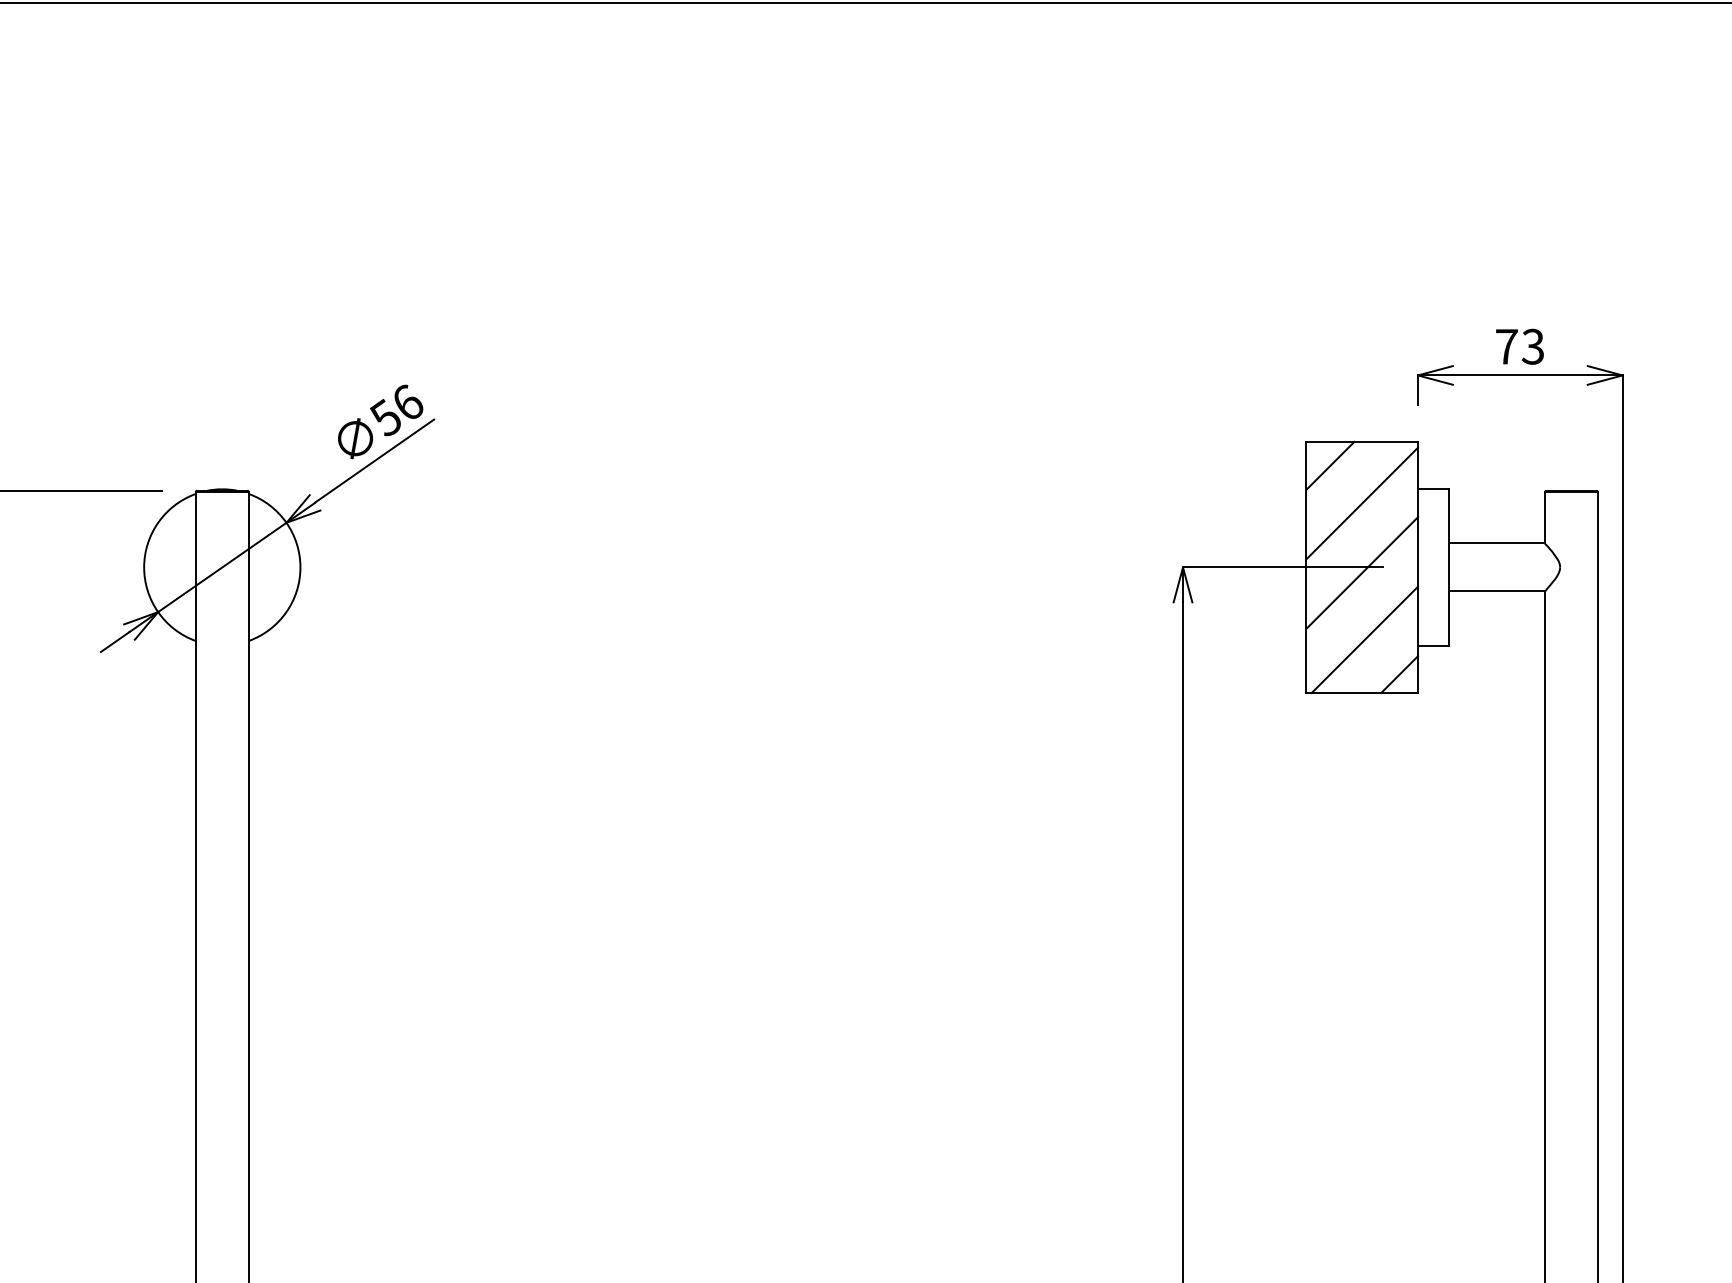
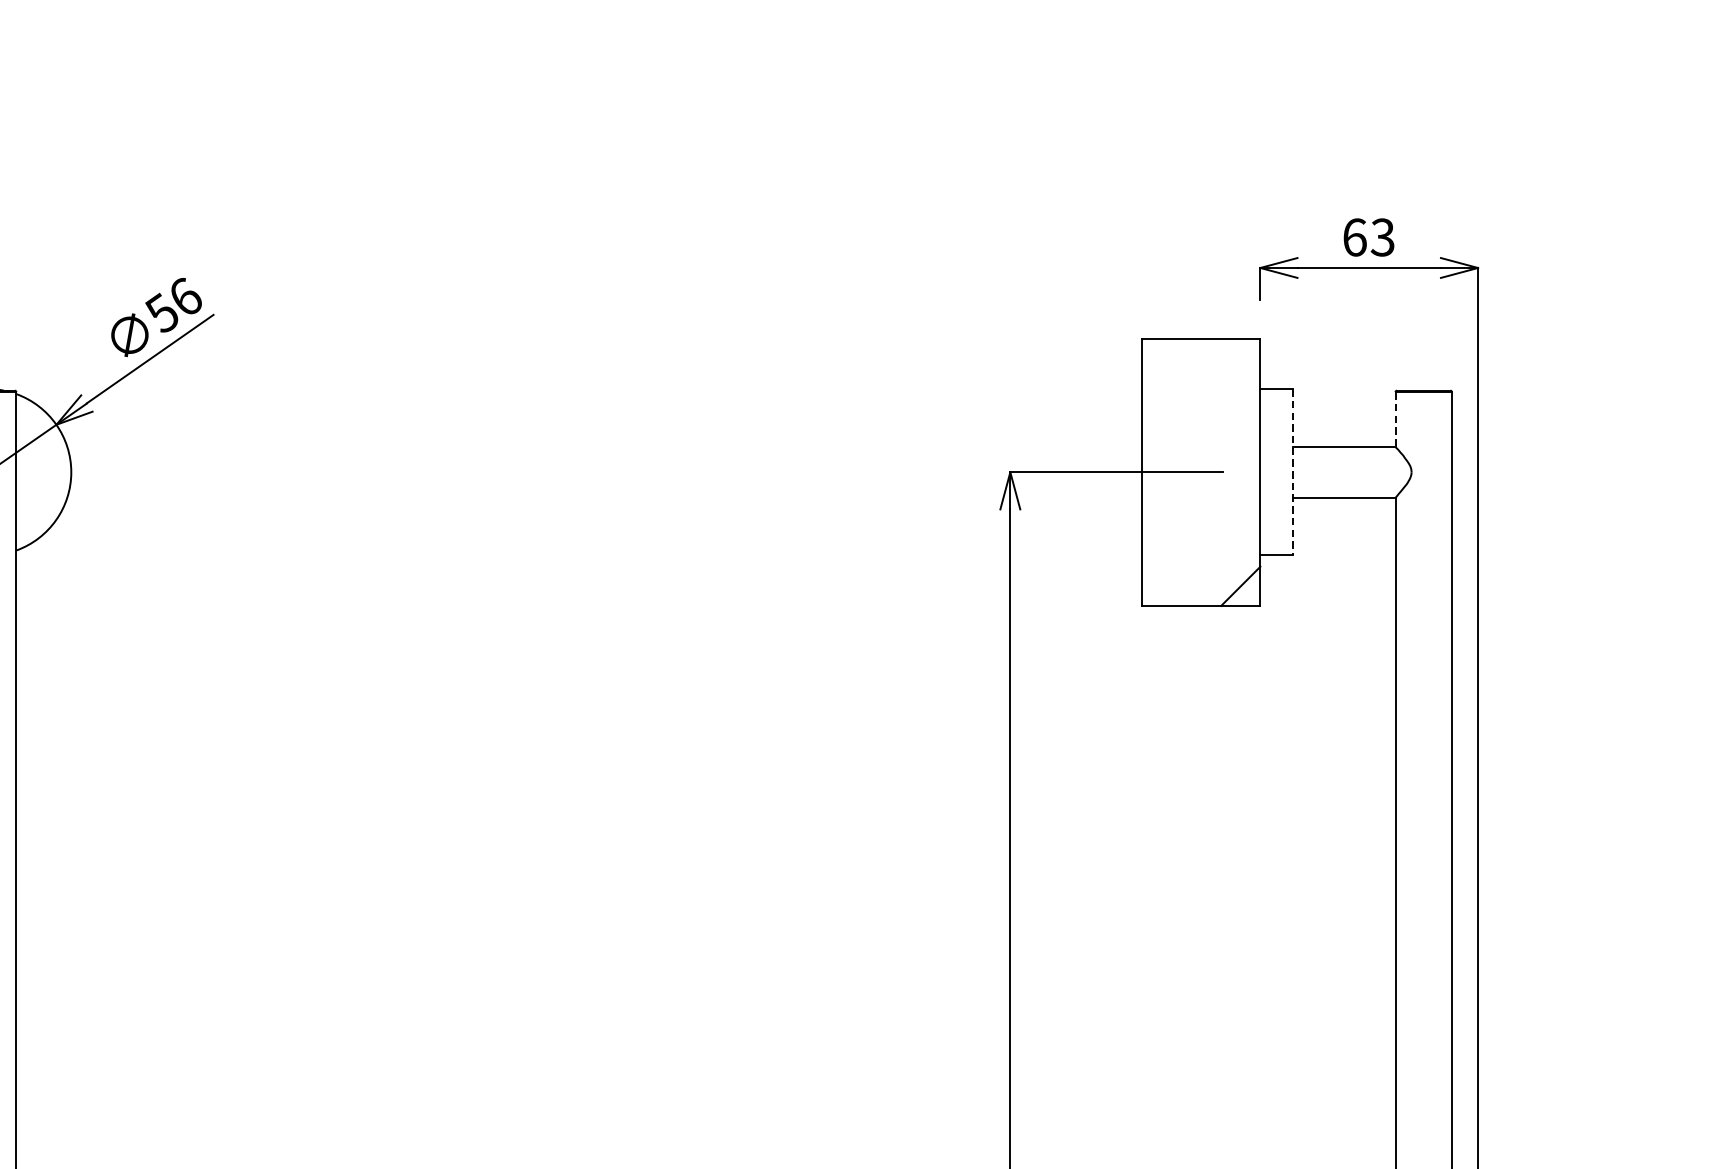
text: (1507, 346) -> (1355, 237), 73 -> 63
line: (1330, 465) -> (1167, 363), removed
line: (1362, 503) -> (1201, 404), removed
line: (1545, 517) -> (1396, 419), solid -> dashed
line: (1448, 567) -> (1292, 472), solid -> dashed
line: (1362, 572) -> (1201, 477), removed
line: (1364, 639) -> (1203, 548), removed

